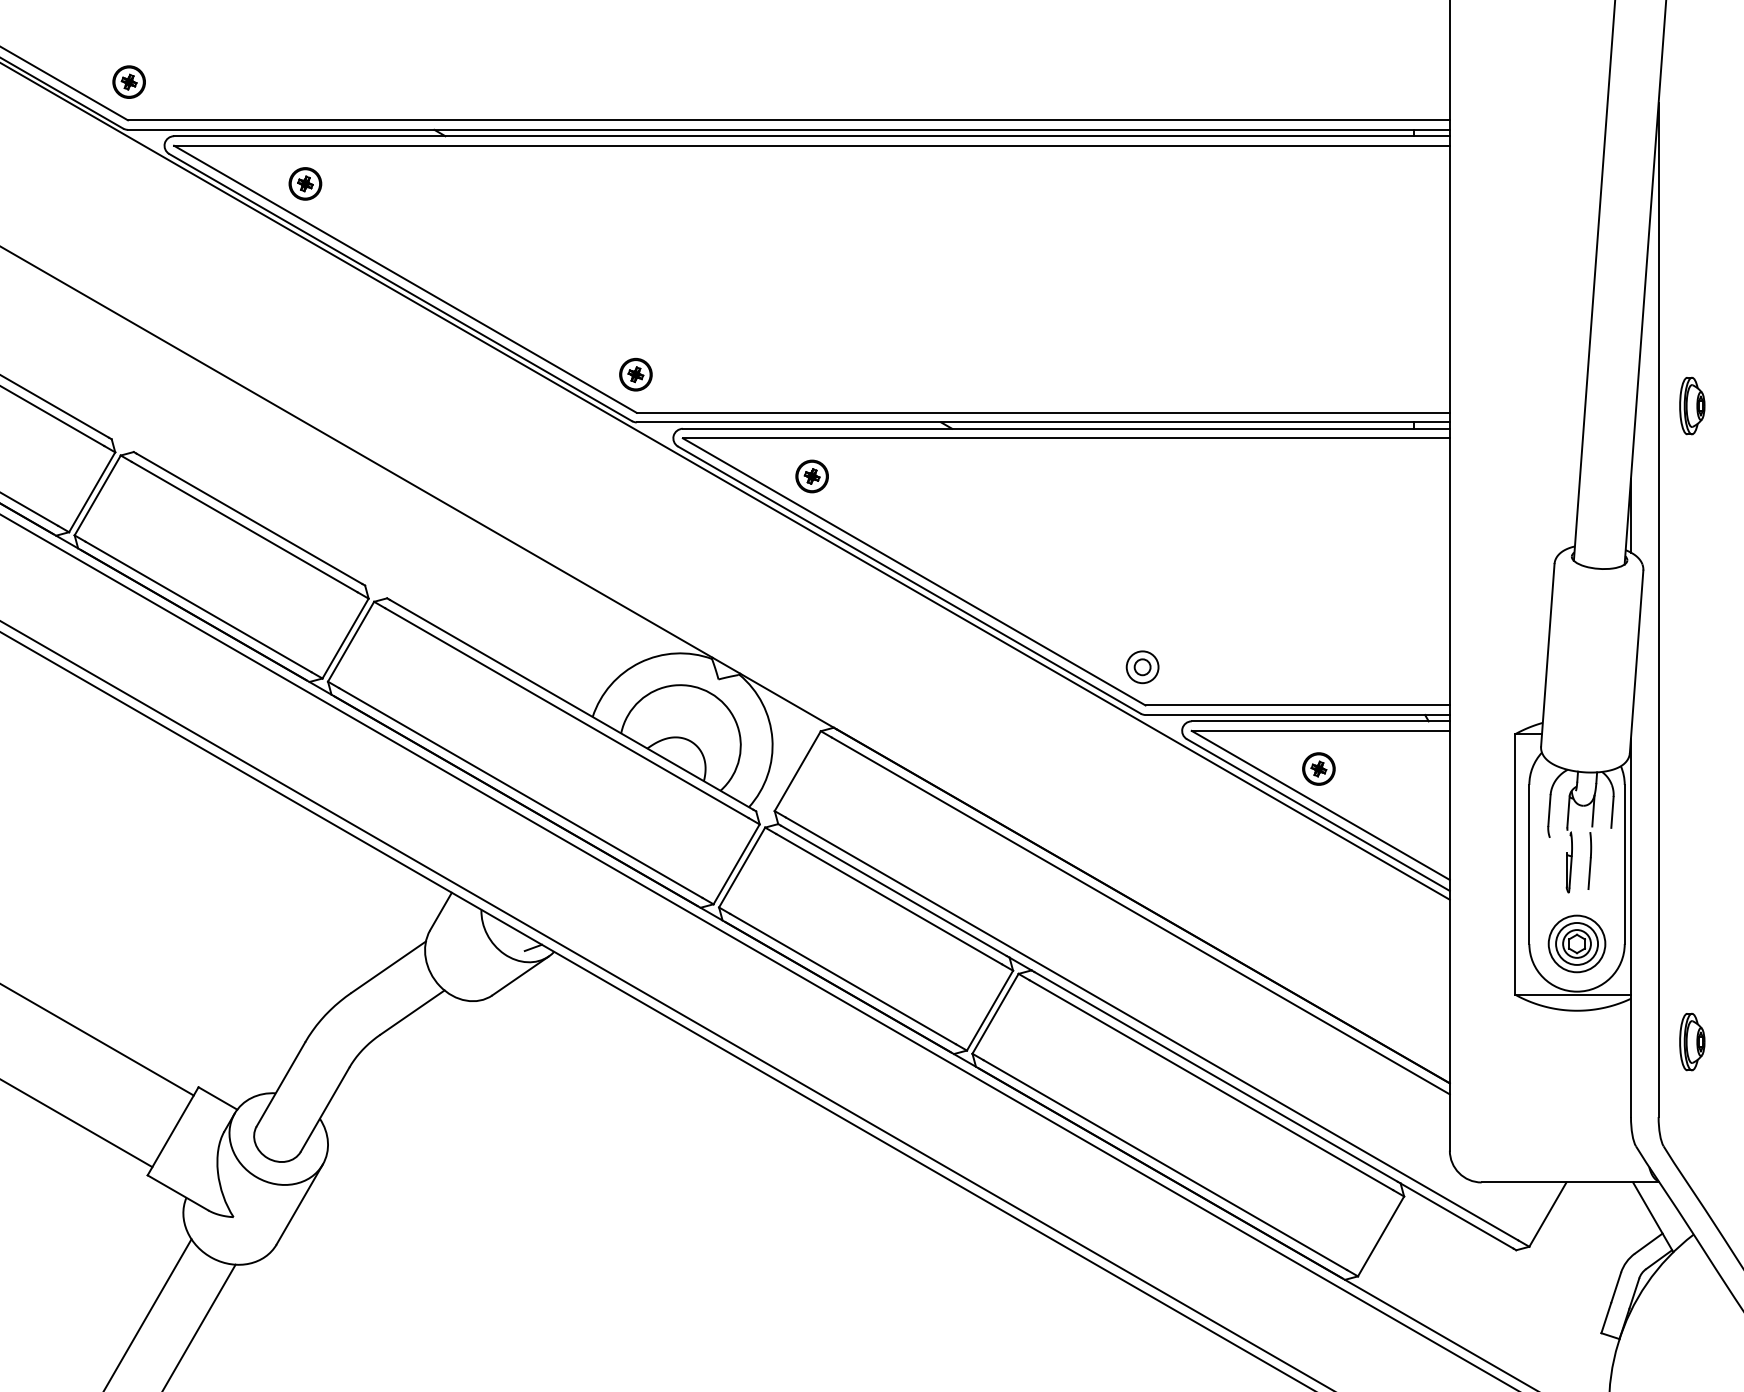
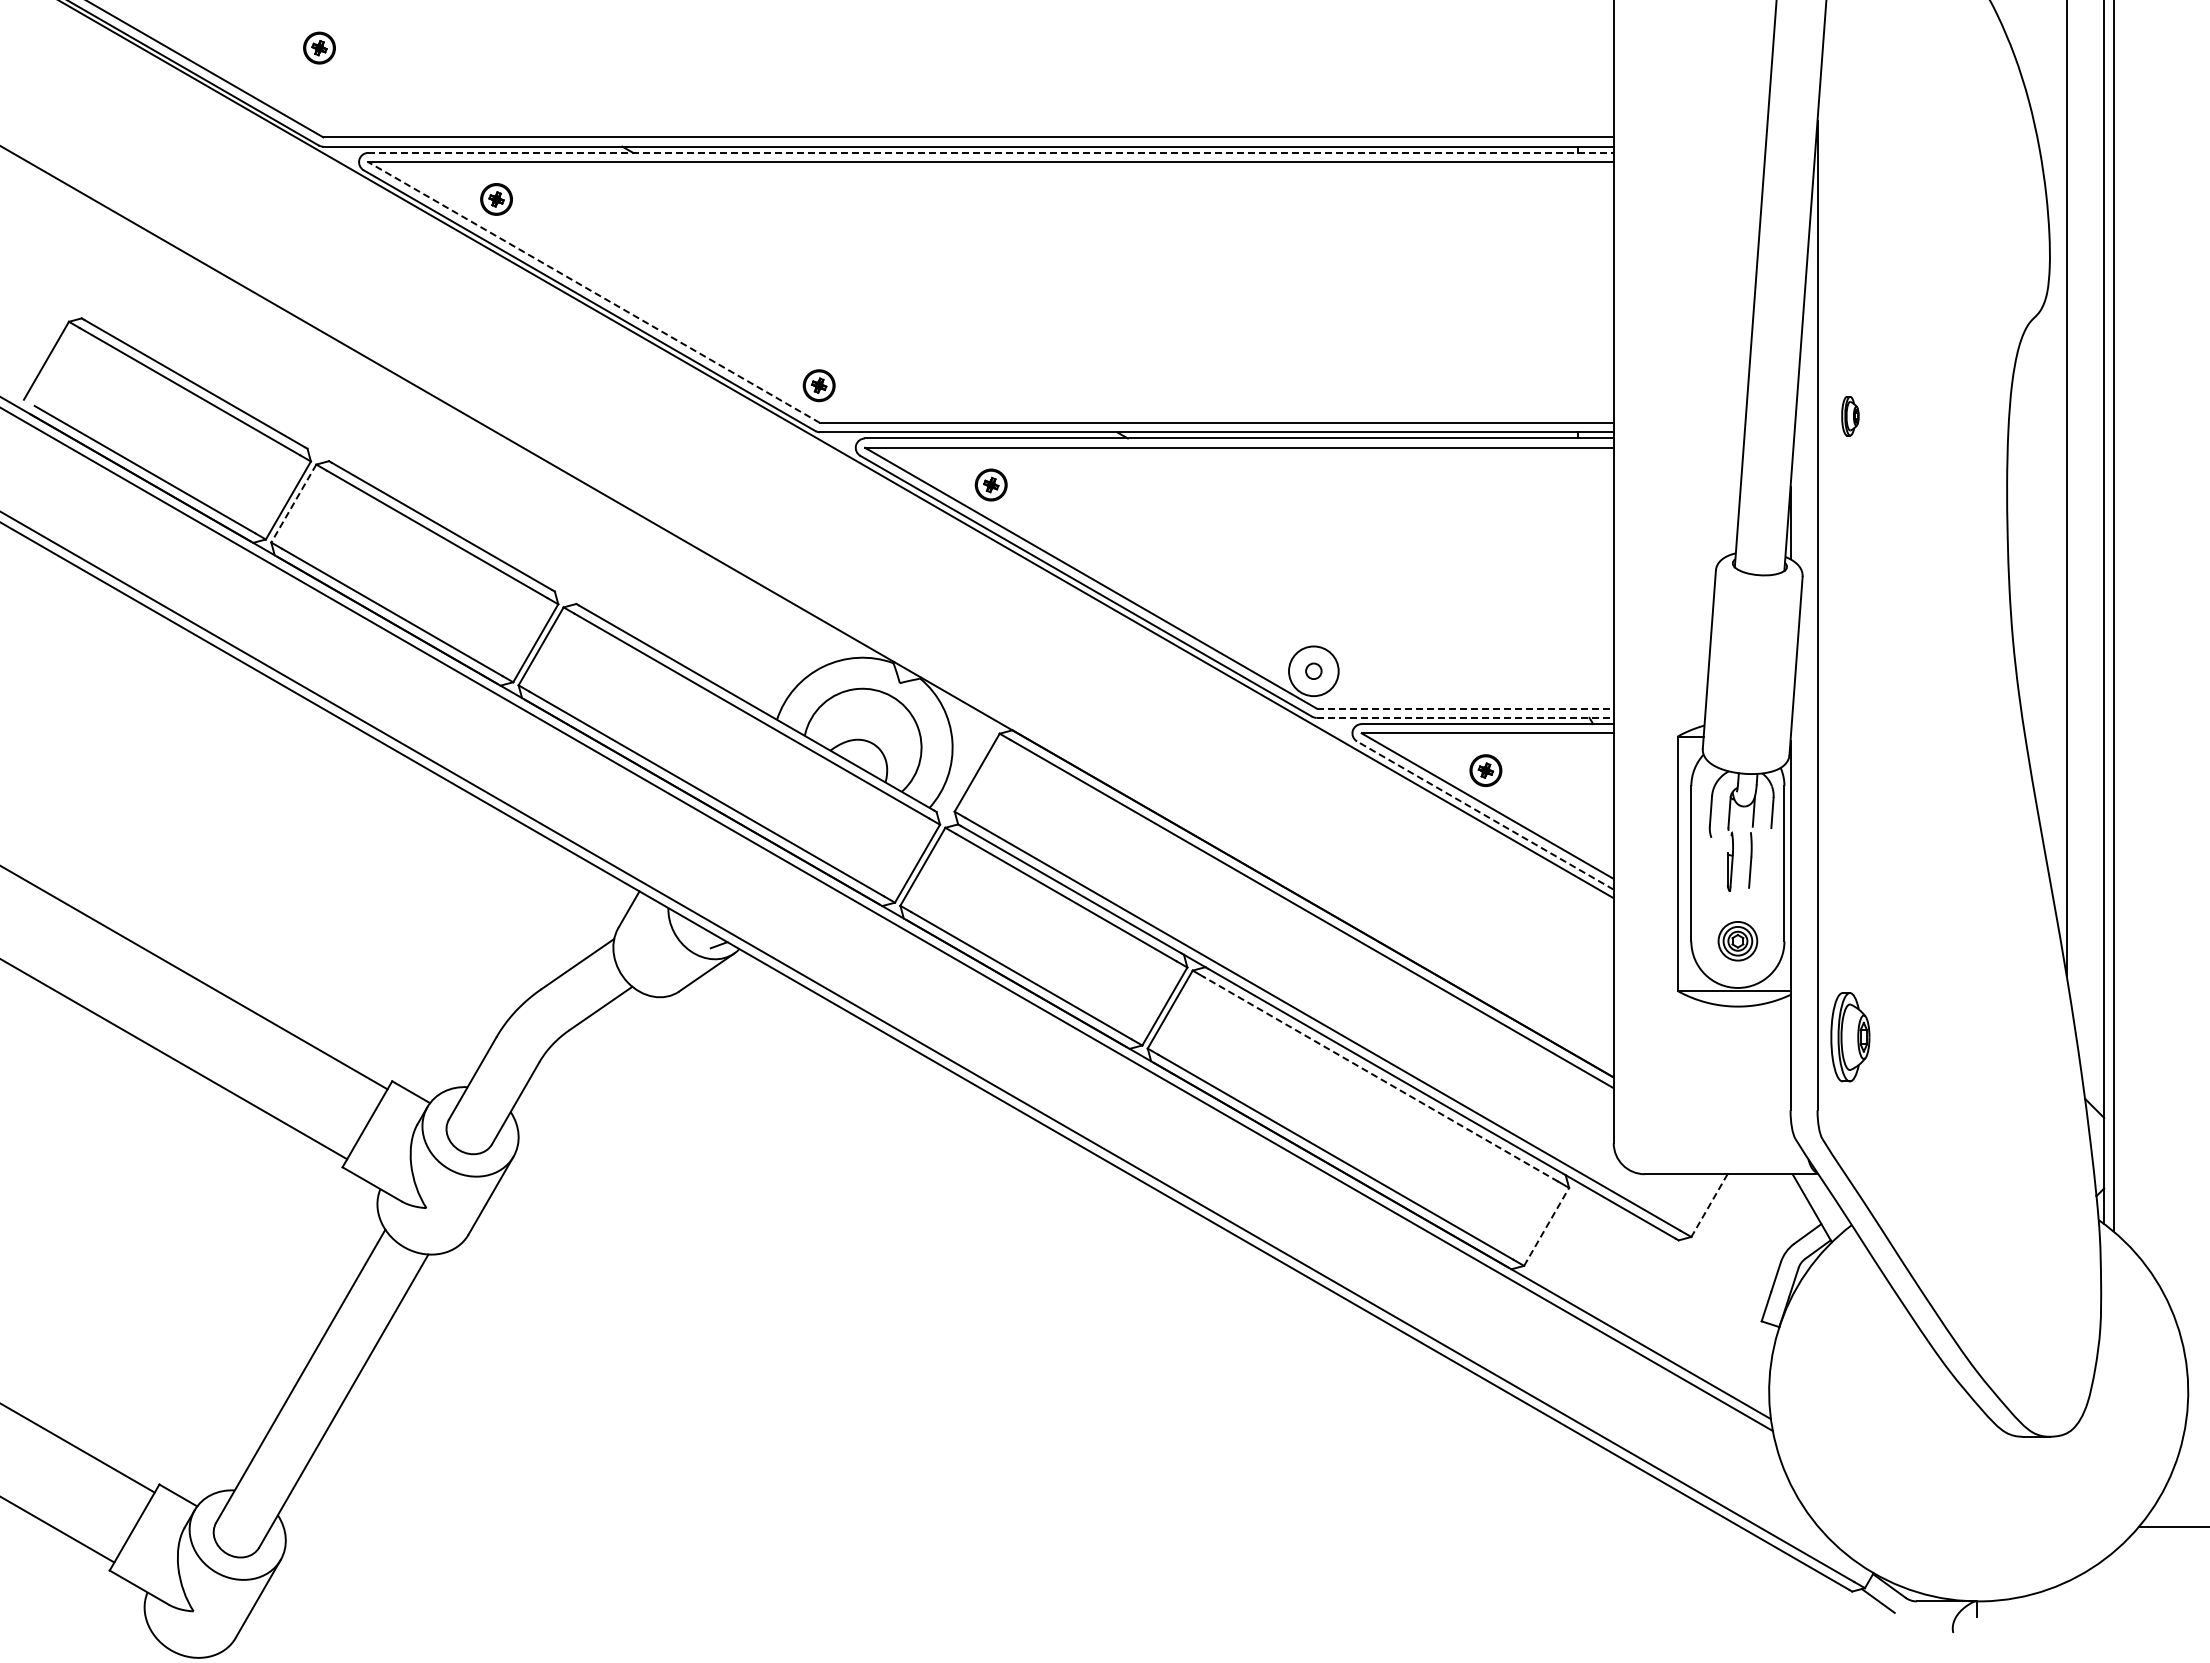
part: (129, 81) -> (319, 47), moved
line: (812, 135) -> (991, 152), solid -> dashed
line: (405, 279) -> (594, 292), solid -> dashed
part: (1692, 405) -> (1850, 415), size x0.7
line: (97, 496) -> (293, 504), solid -> dashed
circle: (1142, 666) -> (1313, 670), size x1.6
line: (1297, 705) -> (1465, 708), solid -> dashed
line: (1297, 714) -> (1465, 717), solid -> dashed
line: (1317, 814) -> (1484, 815), solid -> dashed
part: (1576, 943) -> (1737, 940), size x0.7
part: (1692, 1041) -> (1850, 1036), size x1.6
line: (1210, 1085) -> (1380, 1079), solid -> dashed
line: (1547, 1215) -> (1709, 1206), solid -> dashed
line: (1380, 1236) -> (1546, 1226), solid -> dashed

